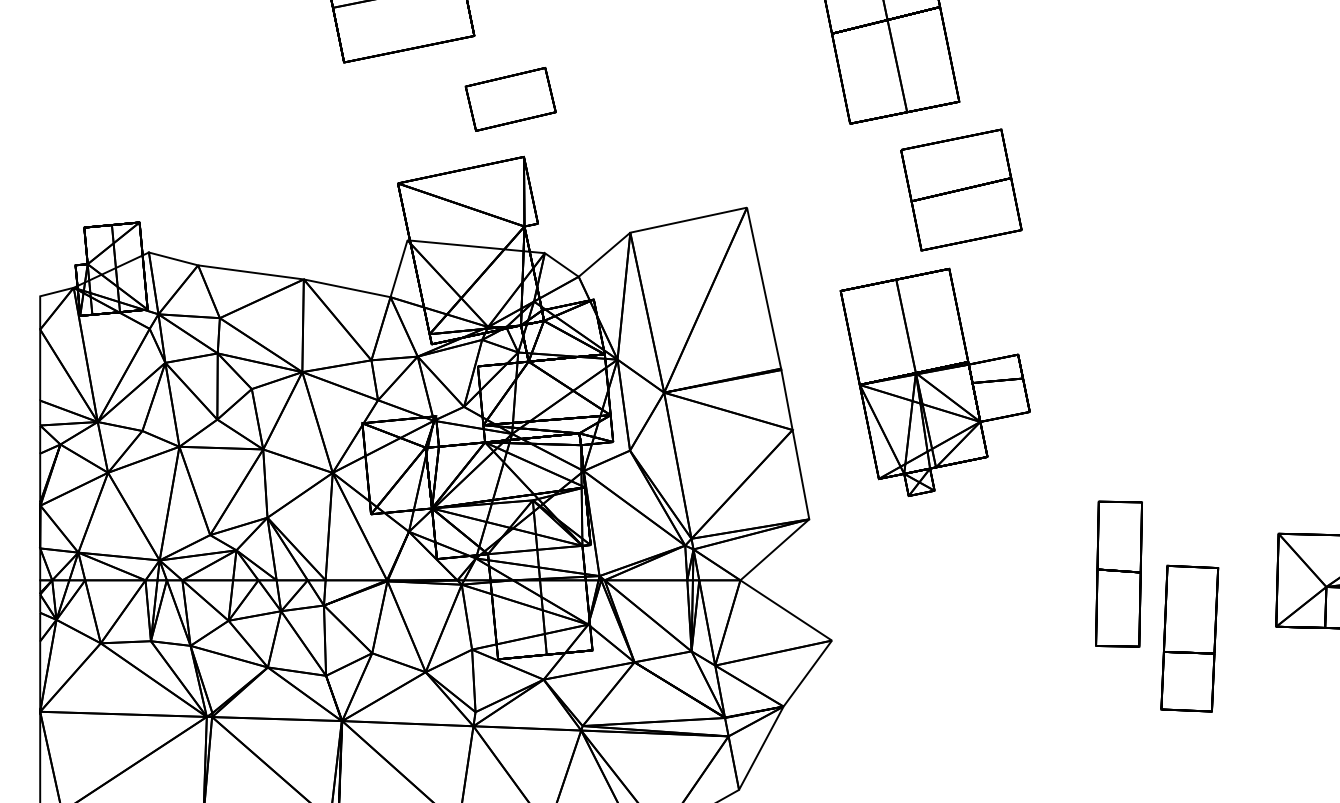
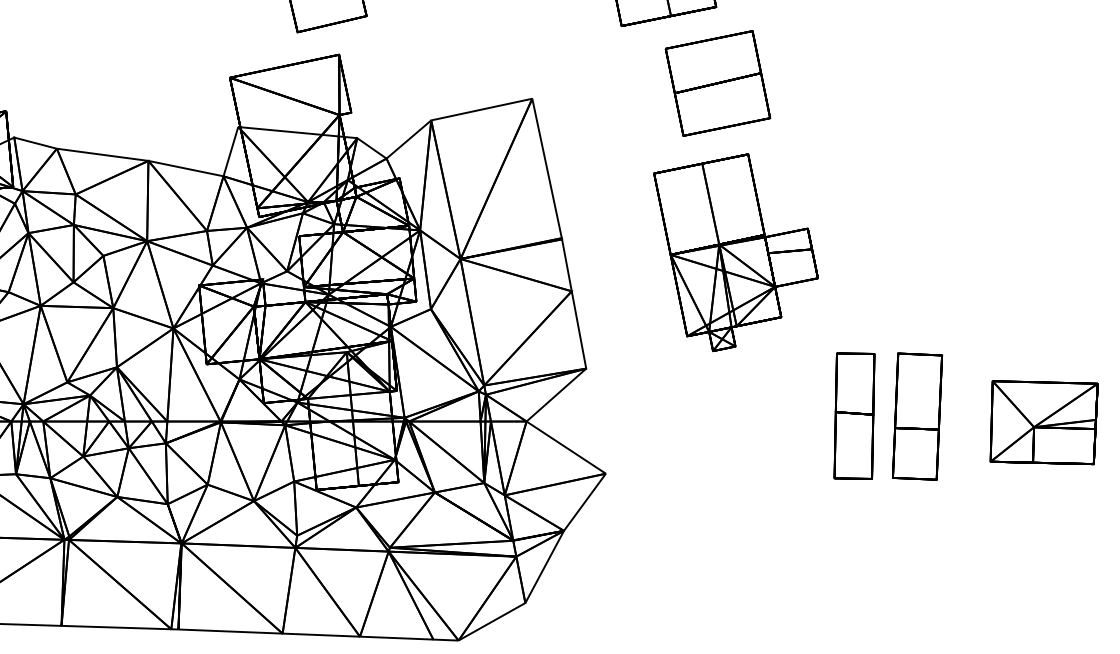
part: (934, 381) -> (735, 251), moved
part: (1189, 638) -> (917, 416), moved

